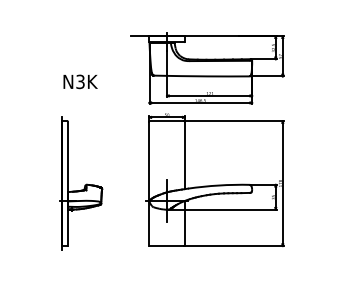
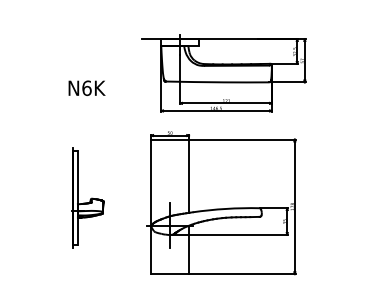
text: (80, 82) -> (86, 88), N3K -> N6K
part: (214, 180) -> (221, 203), moved
part: (81, 183) -> (87, 197), size x0.7

